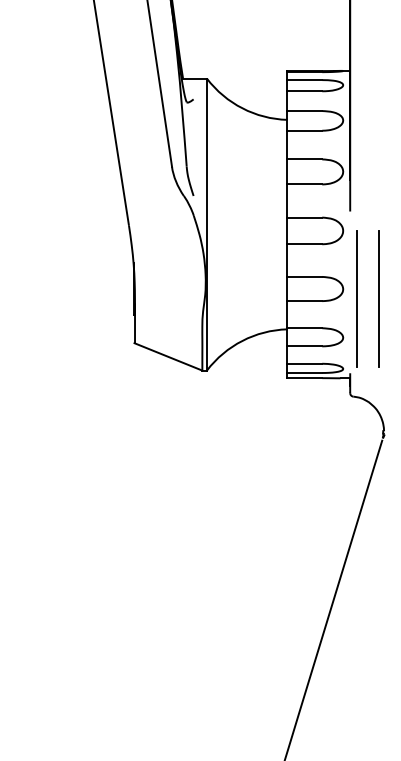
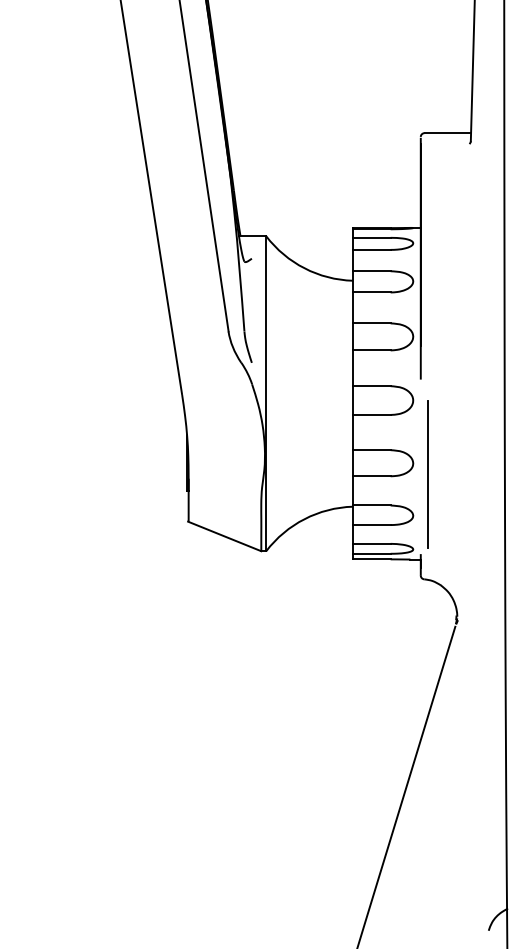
line: (377, 299) -> (450, 474), removed

